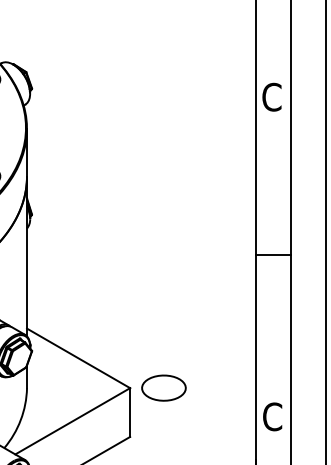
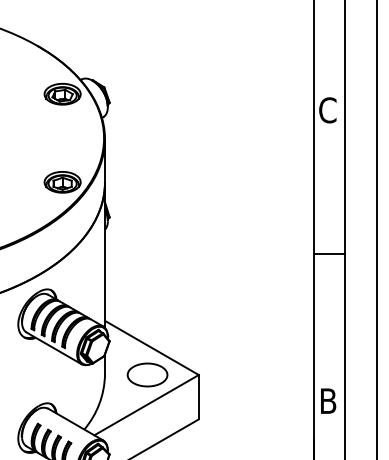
part: (163, 387) -> (147, 374), moved
text: (272, 417) -> (328, 401), C -> B

